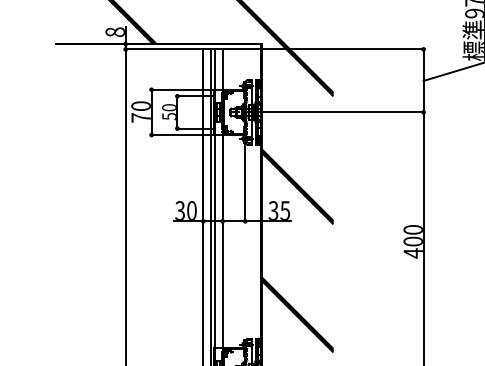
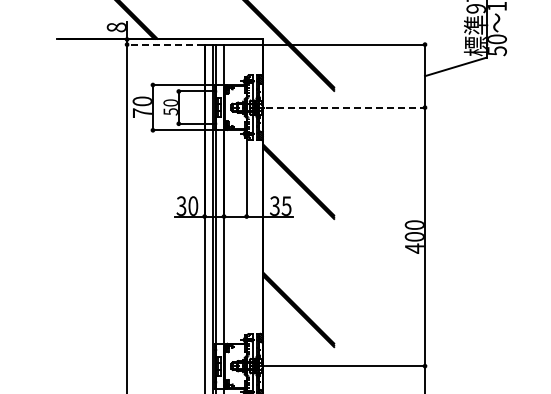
line: (164, 49) -> (165, 44), solid -> dashed
line: (344, 112) -> (345, 107), solid -> dashed

